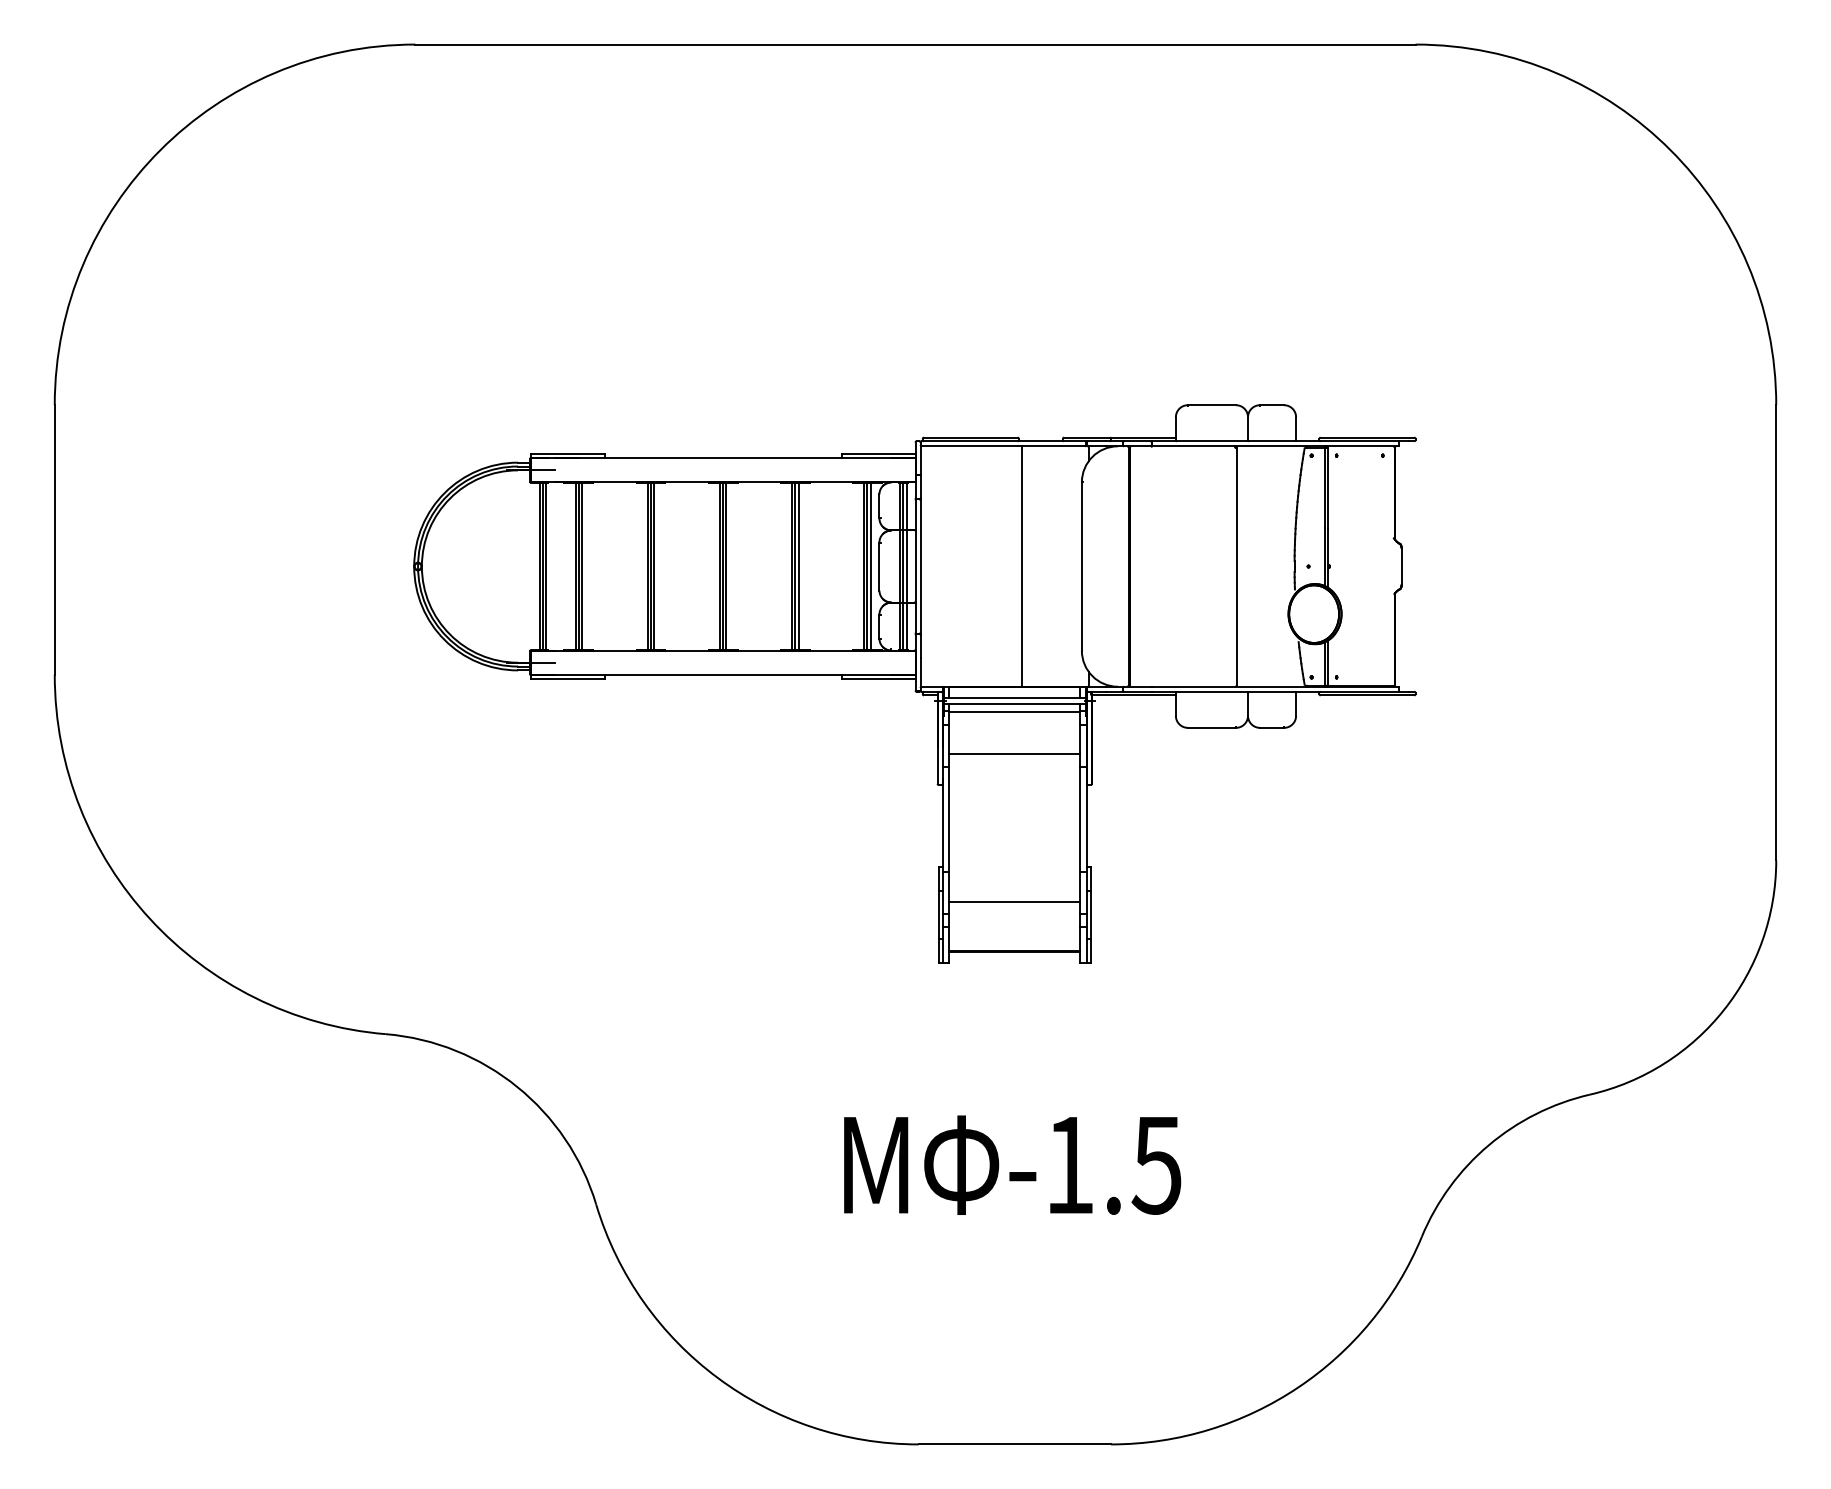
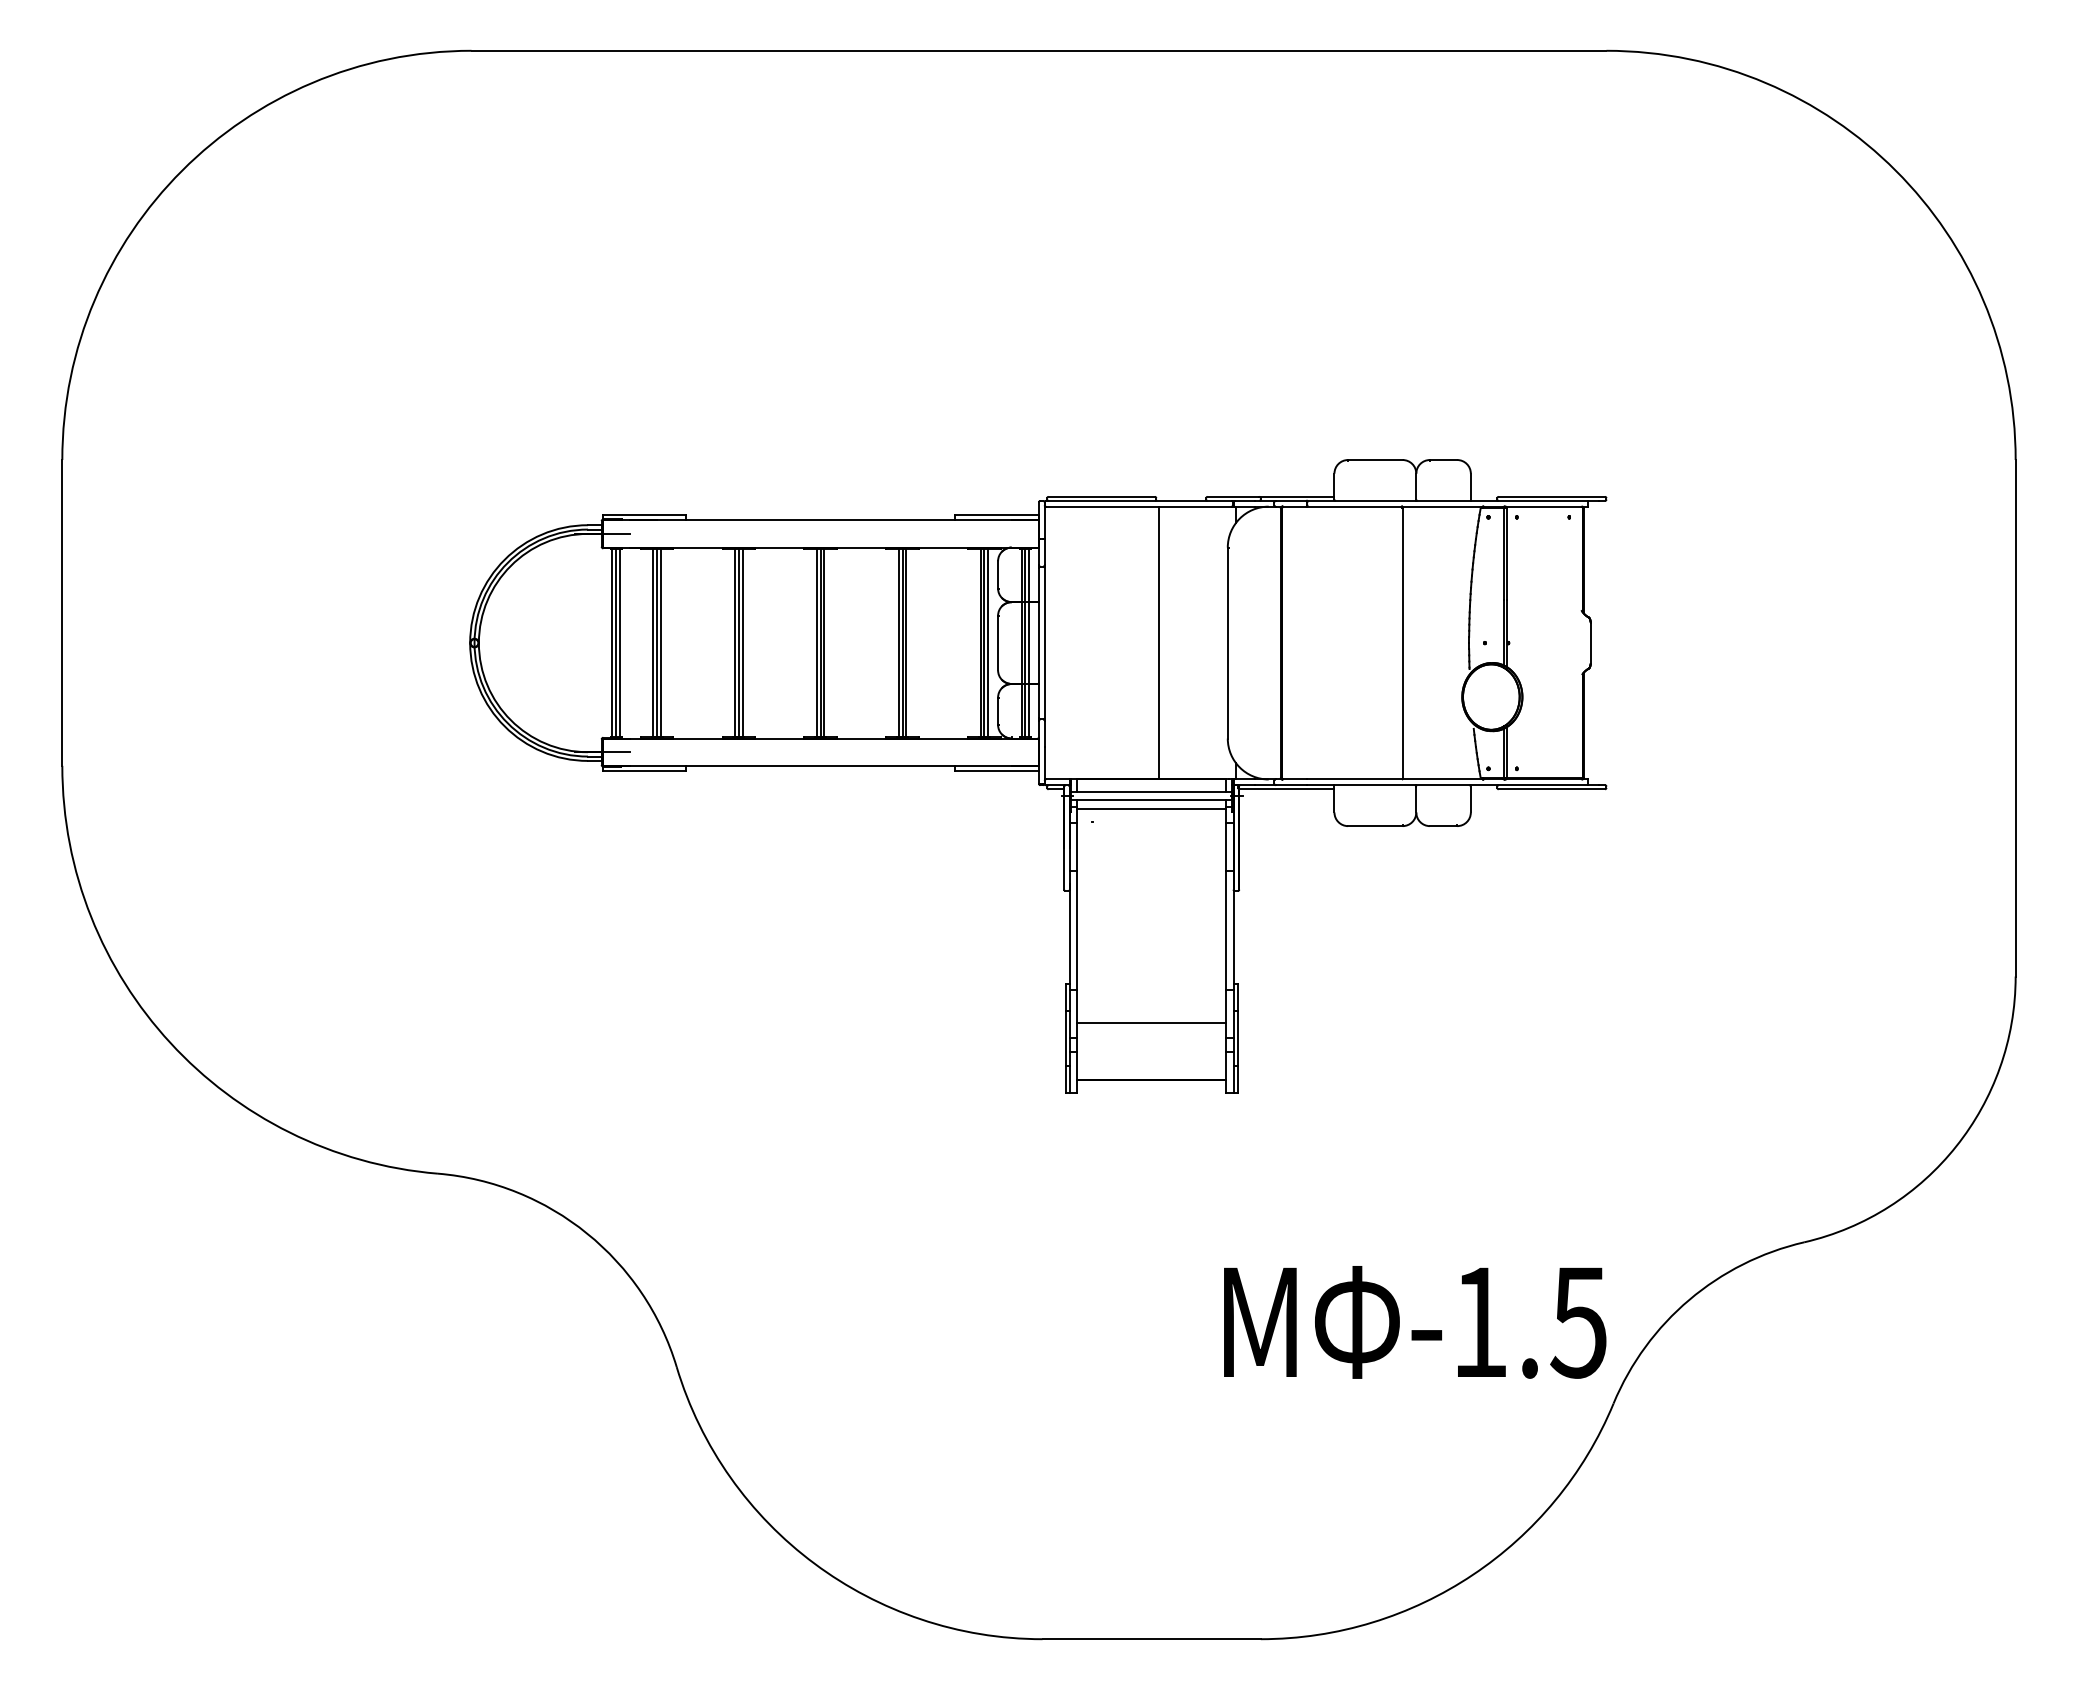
line: (1014, 754) -> (1151, 856), removed
text: (1012, 1165) -> (1415, 1322), moved

